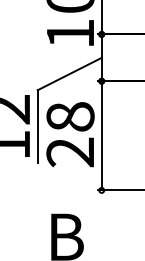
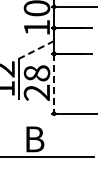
line: (69, 73) -> (36, 49), solid -> dashed
line: (102, 135) -> (54, 83), solid -> dashed

